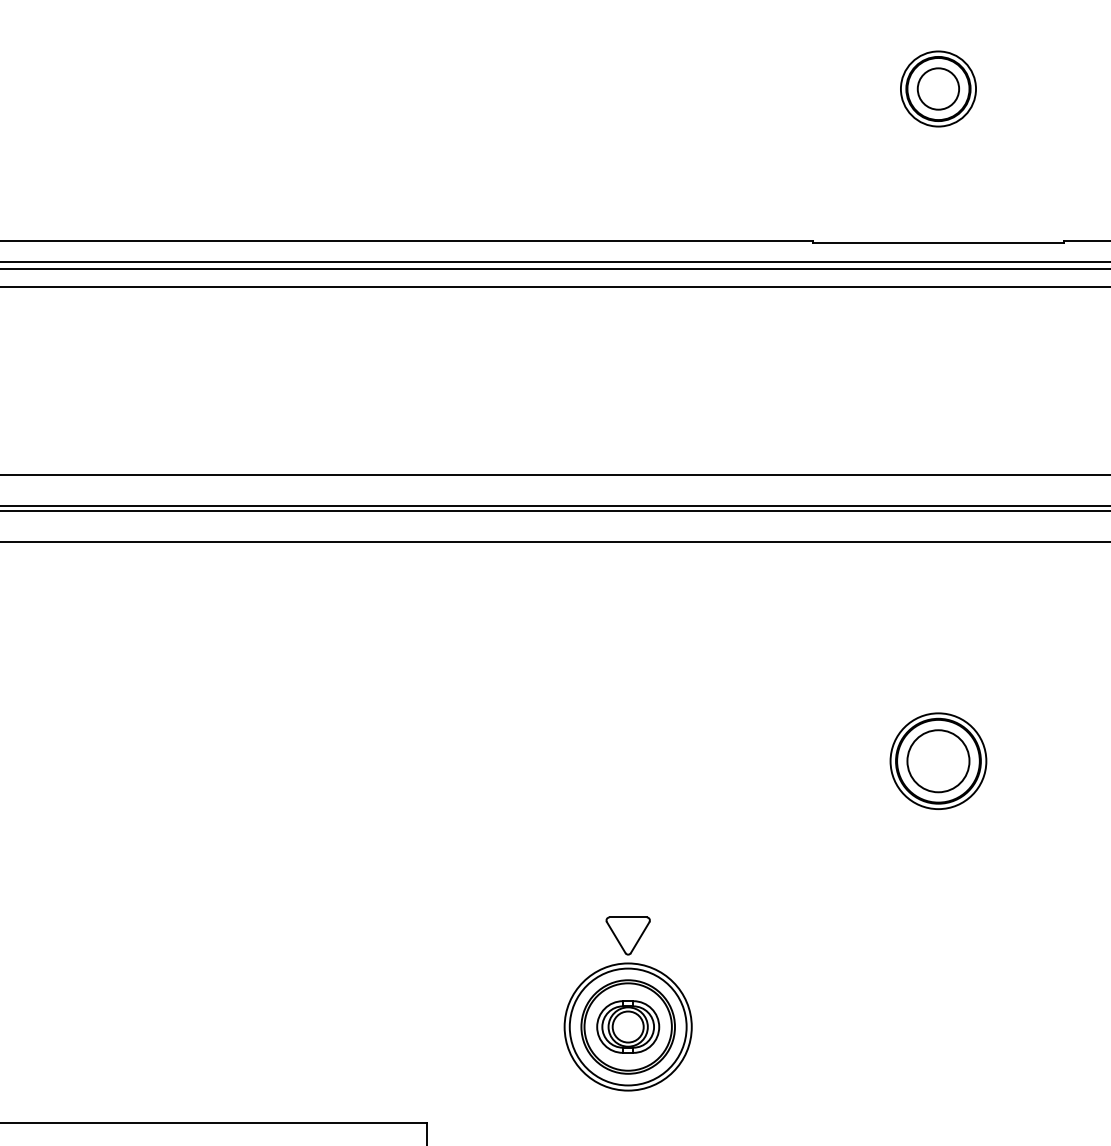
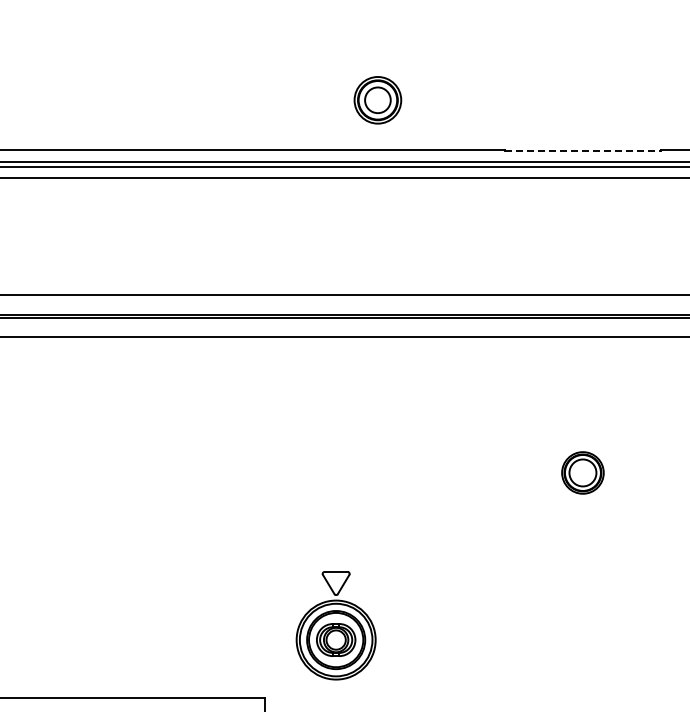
part: (937, 89) -> (377, 100), moved
line: (937, 243) -> (582, 151), solid -> dashed
part: (937, 760) -> (582, 472), size x0.7
part: (627, 1003) -> (335, 625), moved

